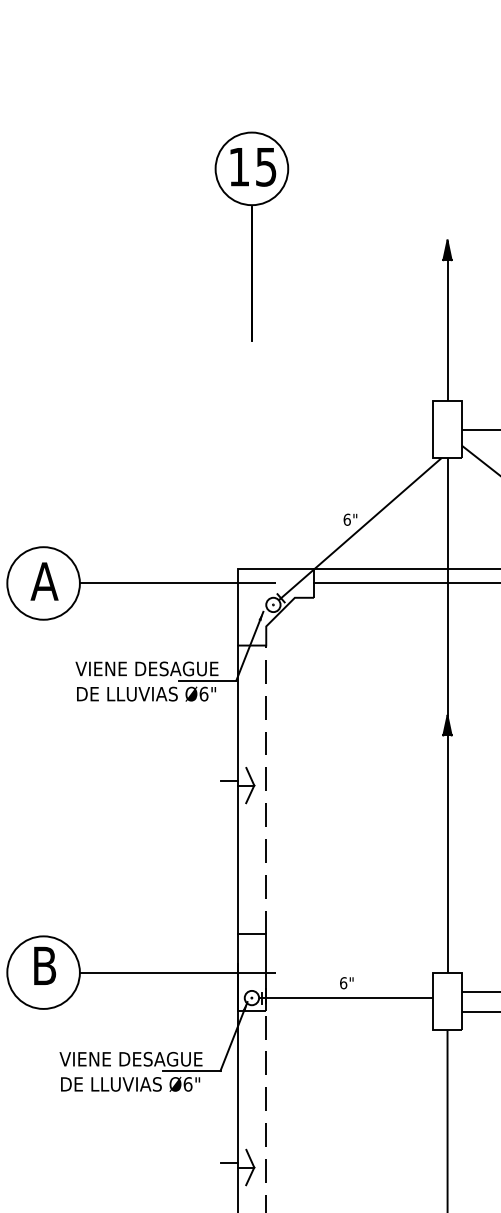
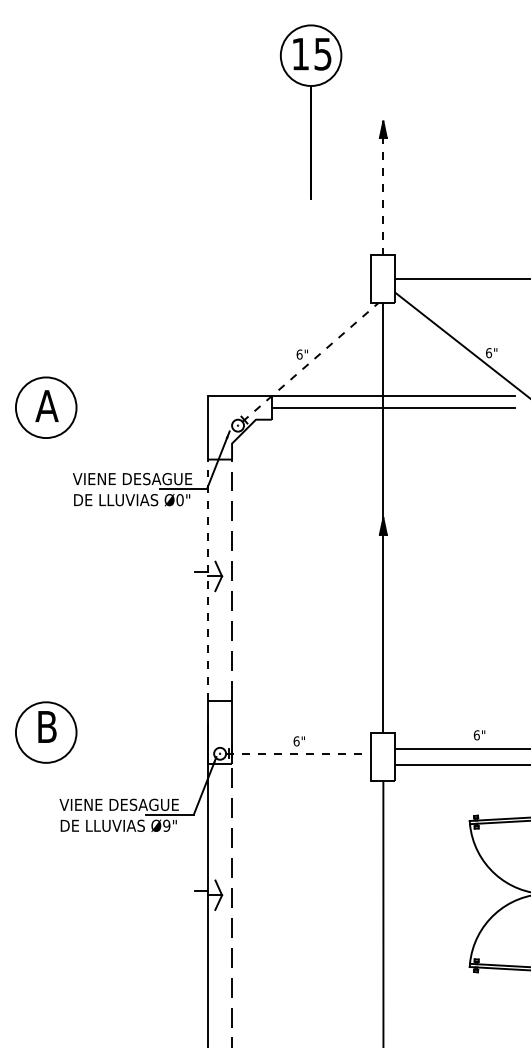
part: (251, 235) -> (310, 111), moved
line: (447, 320) -> (383, 188), solid -> dashed
line: (360, 529) -> (310, 362), solid -> dashed
line: (178, 583) -> (158, 407), removed
text: (203, 693) -> (179, 499), Ø6" -> Ø0"
line: (238, 790) -> (208, 580), solid -> dashed
line: (178, 972) -> (158, 732), removed
line: (345, 997) -> (298, 753), solid -> dashed
text: (187, 1083) -> (166, 825), Ø6" -> Ø9"

